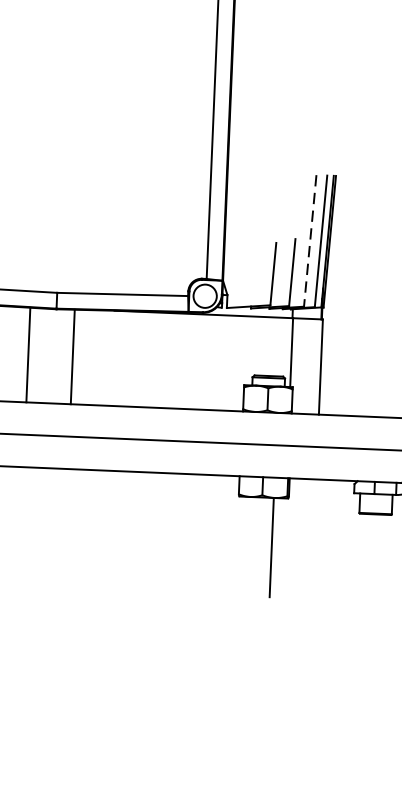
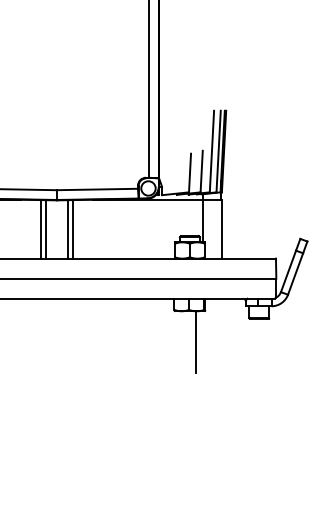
line: (309, 240) -> (211, 151), dashed -> solid
line: (35, 355) -> (45, 229), added
line: (81, 357) -> (73, 229), added

